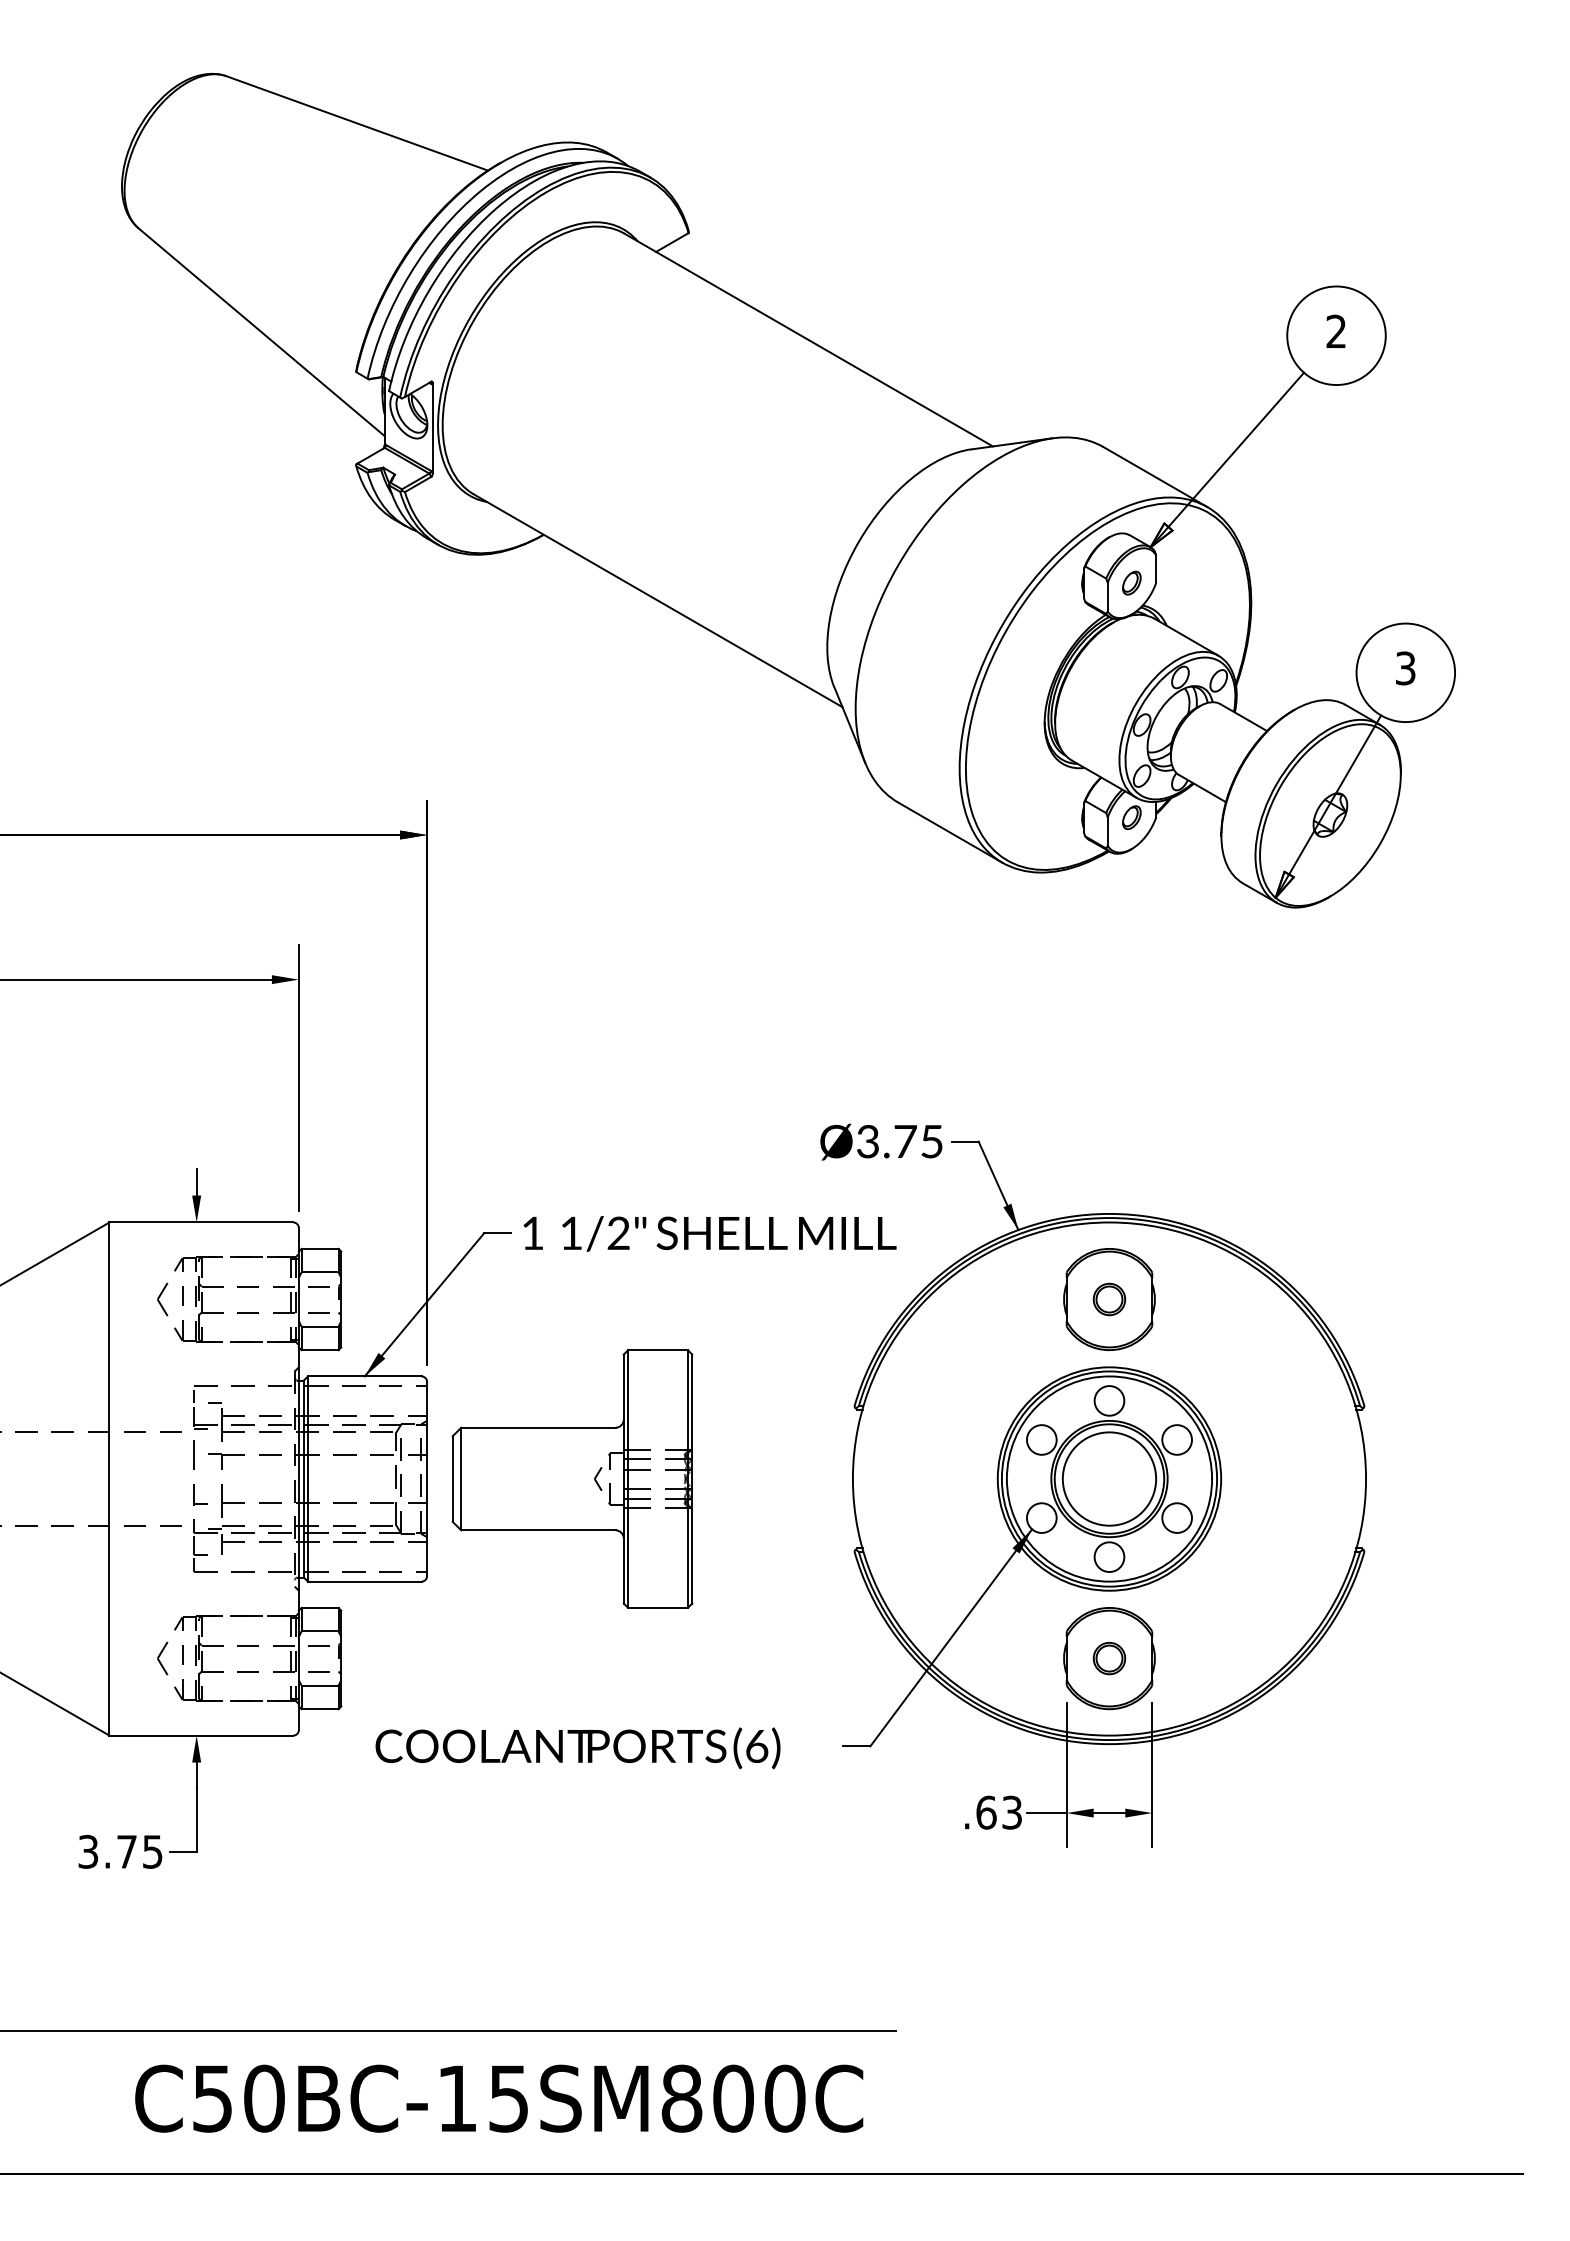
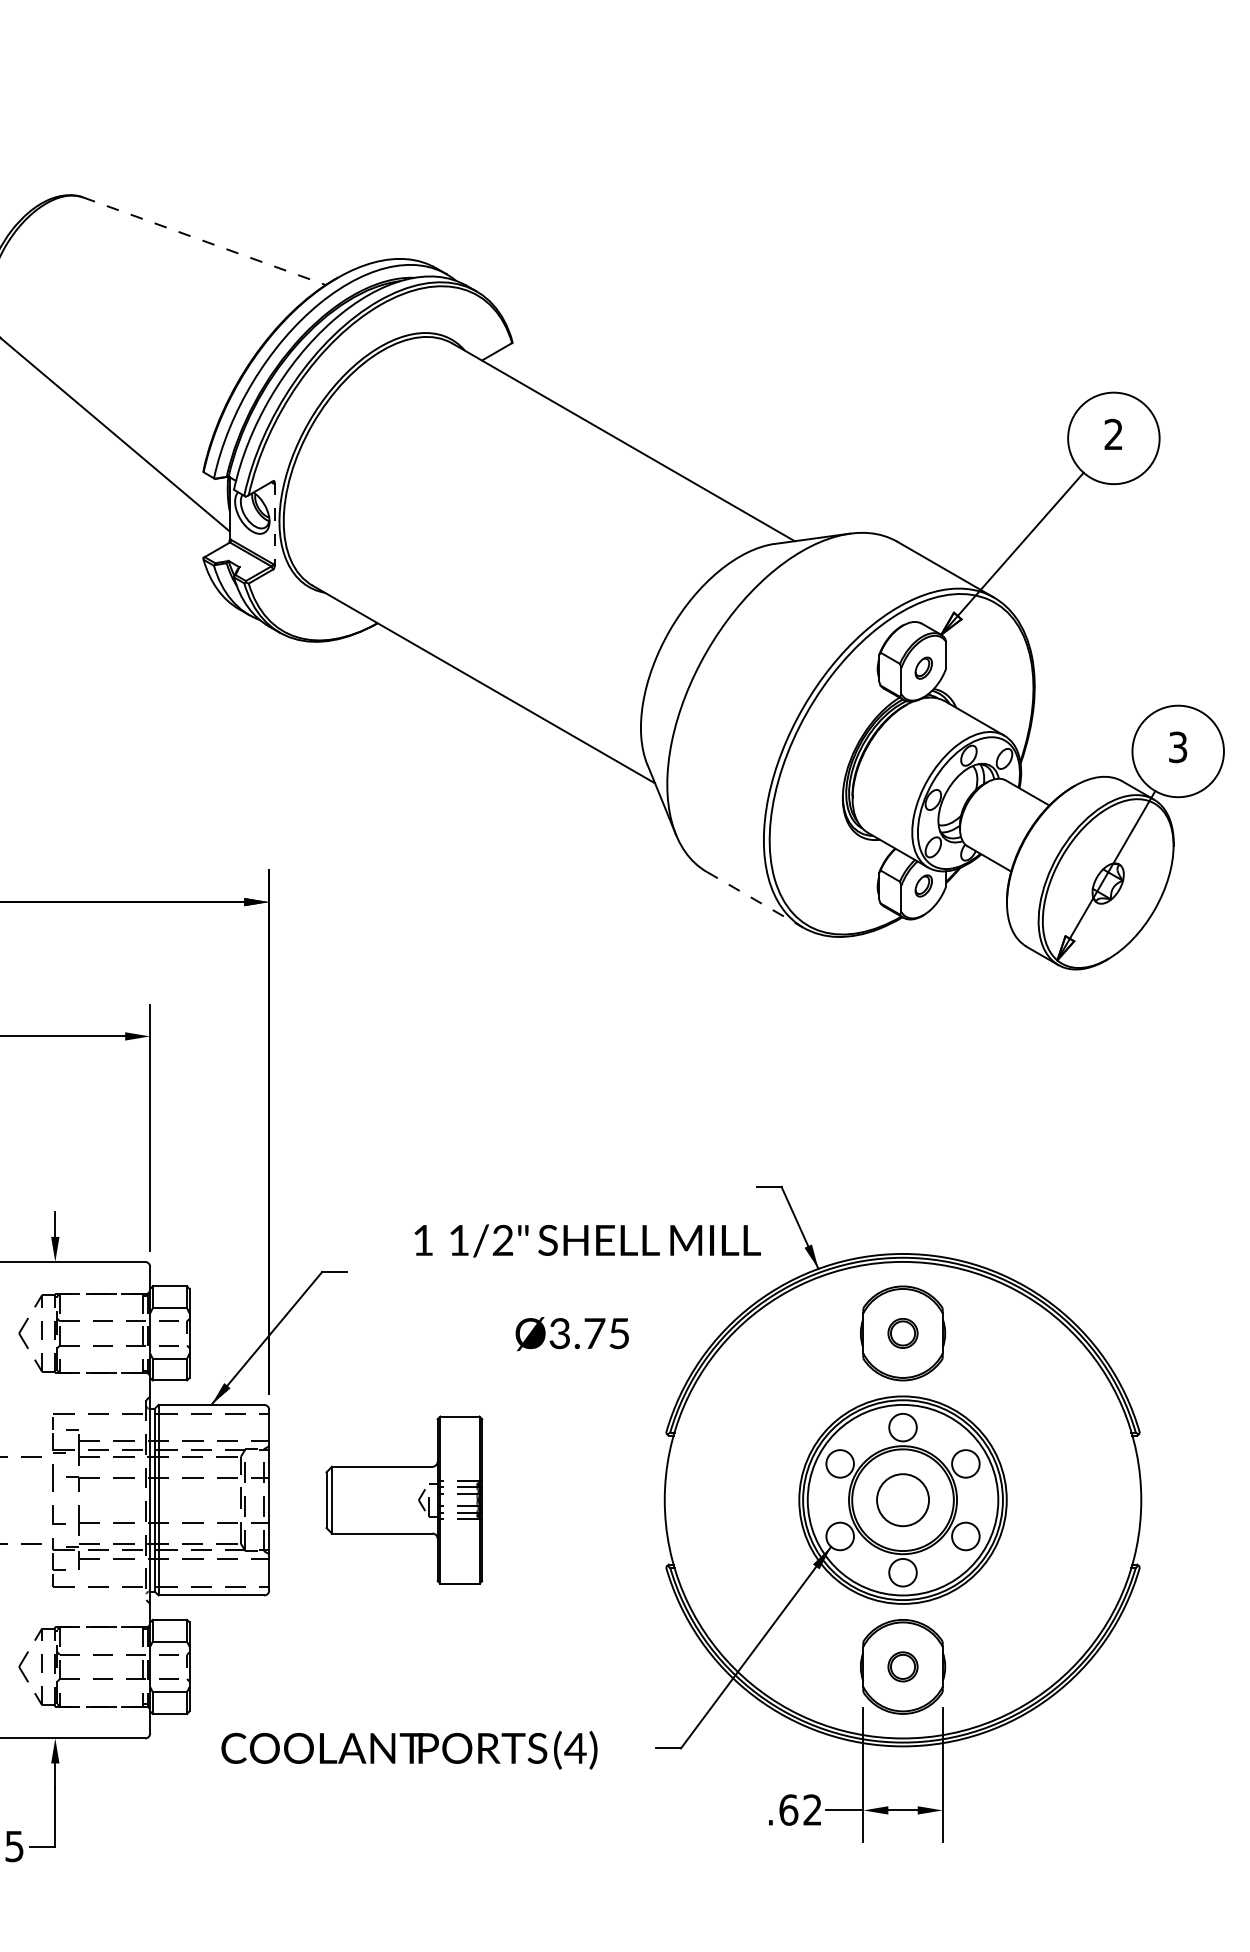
line: (357, 123) -> (204, 241), solid -> dashed
line: (432, 428) -> (274, 524), solid -> dashed
line: (950, 832) -> (755, 899), solid -> dashed
text: (881, 1141) -> (572, 1333), moved
text: (709, 1233) -> (587, 1240), moved
part: (572, 1478) -> (404, 1499), size x0.7
circle: (1109, 1478) -> (903, 1499), size x0.6
text: (756, 1746) -> (575, 1748), (6) -> (4)
text: (1011, 1812) -> (812, 1809), .63 -> .62

